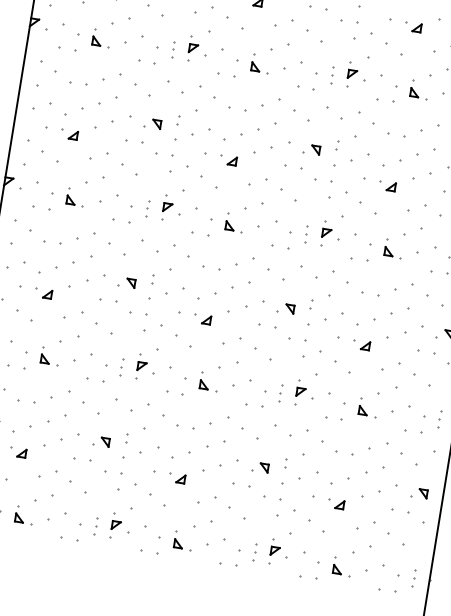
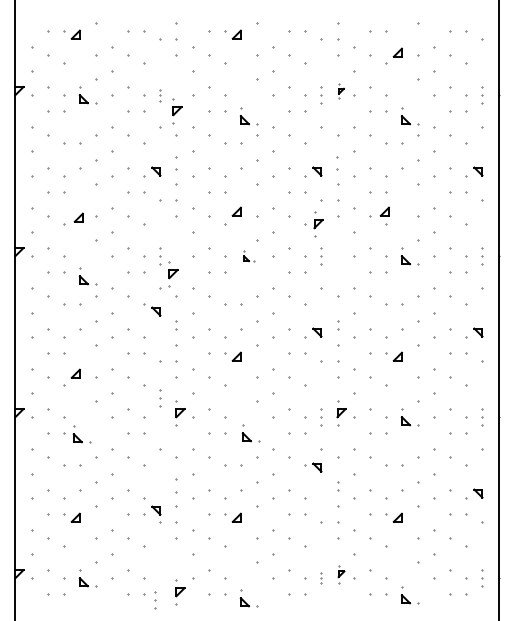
part: (416, 27) -> (397, 52), moved
part: (173, 49) -> (160, 95), size x0.7
part: (193, 49) -> (177, 111), moved
part: (259, 63) -> (248, 116), moved
part: (352, 74) -> (341, 91), size x0.6
part: (418, 89) -> (409, 116), moved
part: (177, 120) -> (176, 164), size x1.6
part: (73, 135) -> (78, 217), moved
part: (337, 146) -> (338, 164), size x1.6
part: (232, 160) -> (236, 211), moved
part: (390, 186) -> (384, 211), moved
part: (75, 197) -> (87, 276), moved
part: (167, 208) -> (173, 274), moved
part: (234, 222) -> (248, 256), size x0.6
part: (326, 233) -> (318, 224), moved
part: (131, 283) -> (156, 311), moved
part: (47, 293) -> (75, 373), moved
part: (49, 356) -> (81, 434), moved
part: (121, 367) -> (160, 398), moved
part: (208, 381) -> (250, 433), moved
part: (126, 438) -> (176, 486), size x1.6
part: (105, 442) -> (156, 510), moved
part: (264, 467) -> (317, 467), moved
part: (116, 525) -> (180, 592), moved
part: (95, 526) -> (155, 600), moved
part: (182, 540) -> (248, 598), moved
part: (275, 551) -> (341, 574), size x0.7
part: (254, 552) -> (321, 578), size x0.6
part: (341, 566) -> (409, 595), moved

